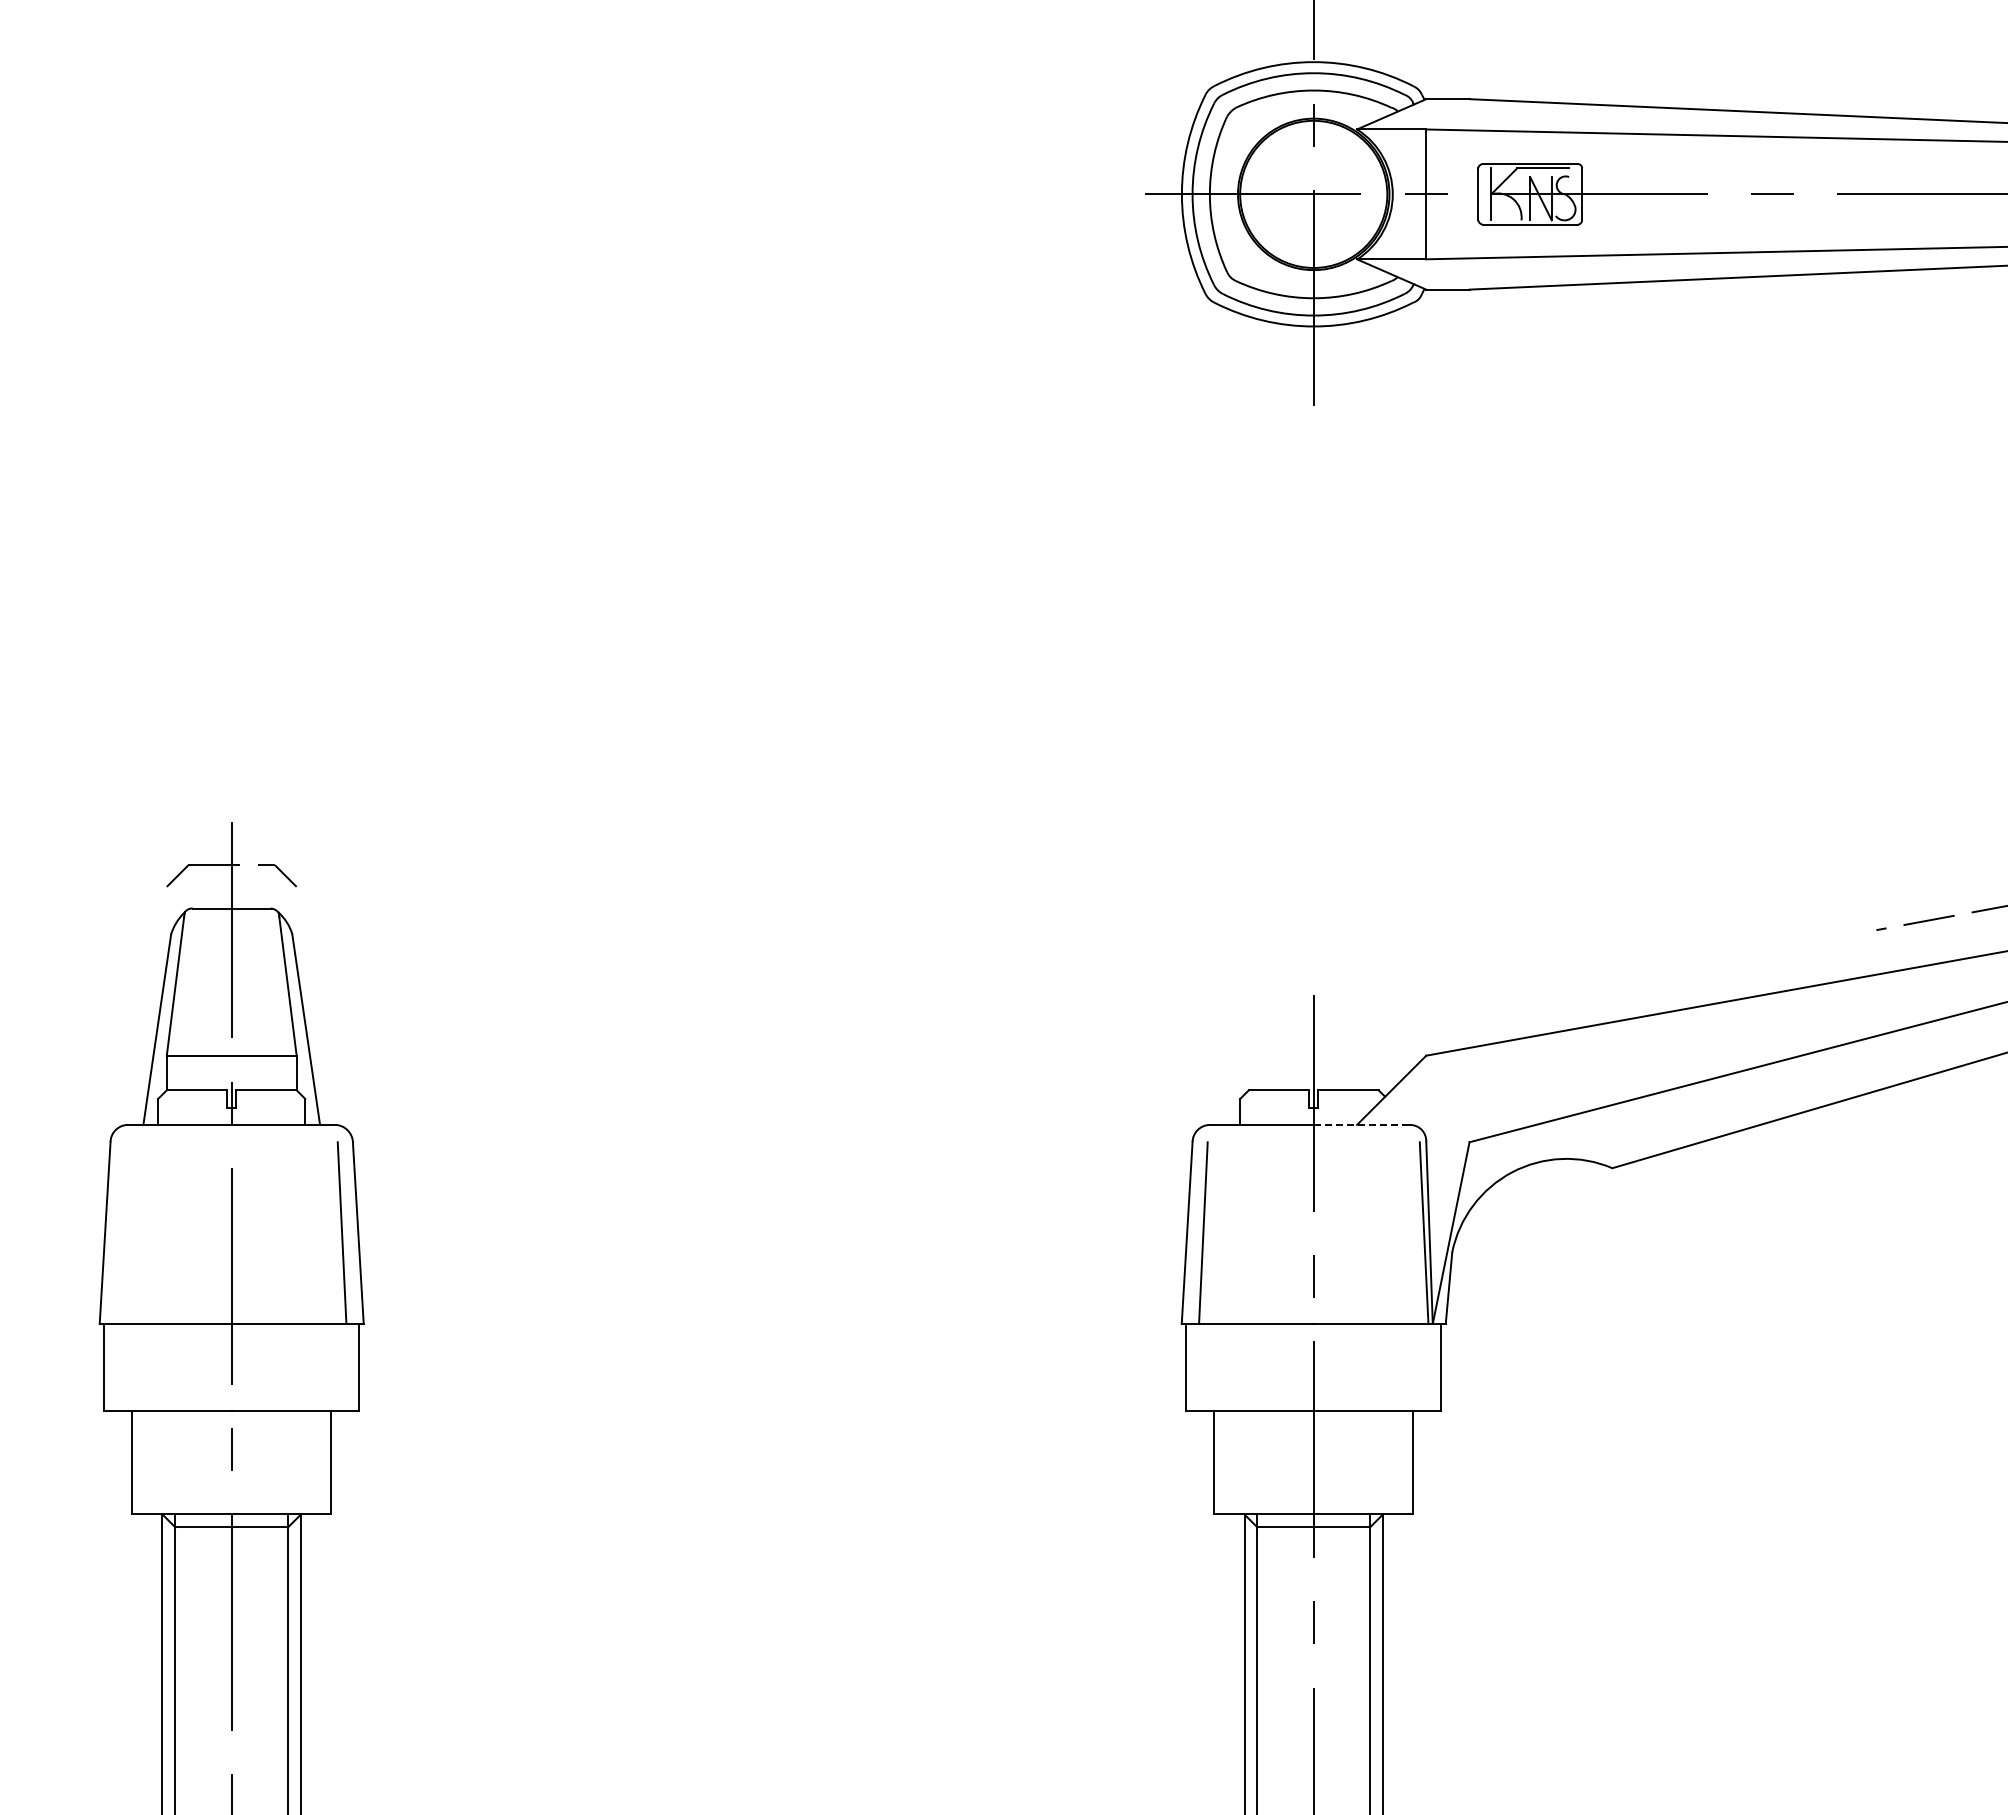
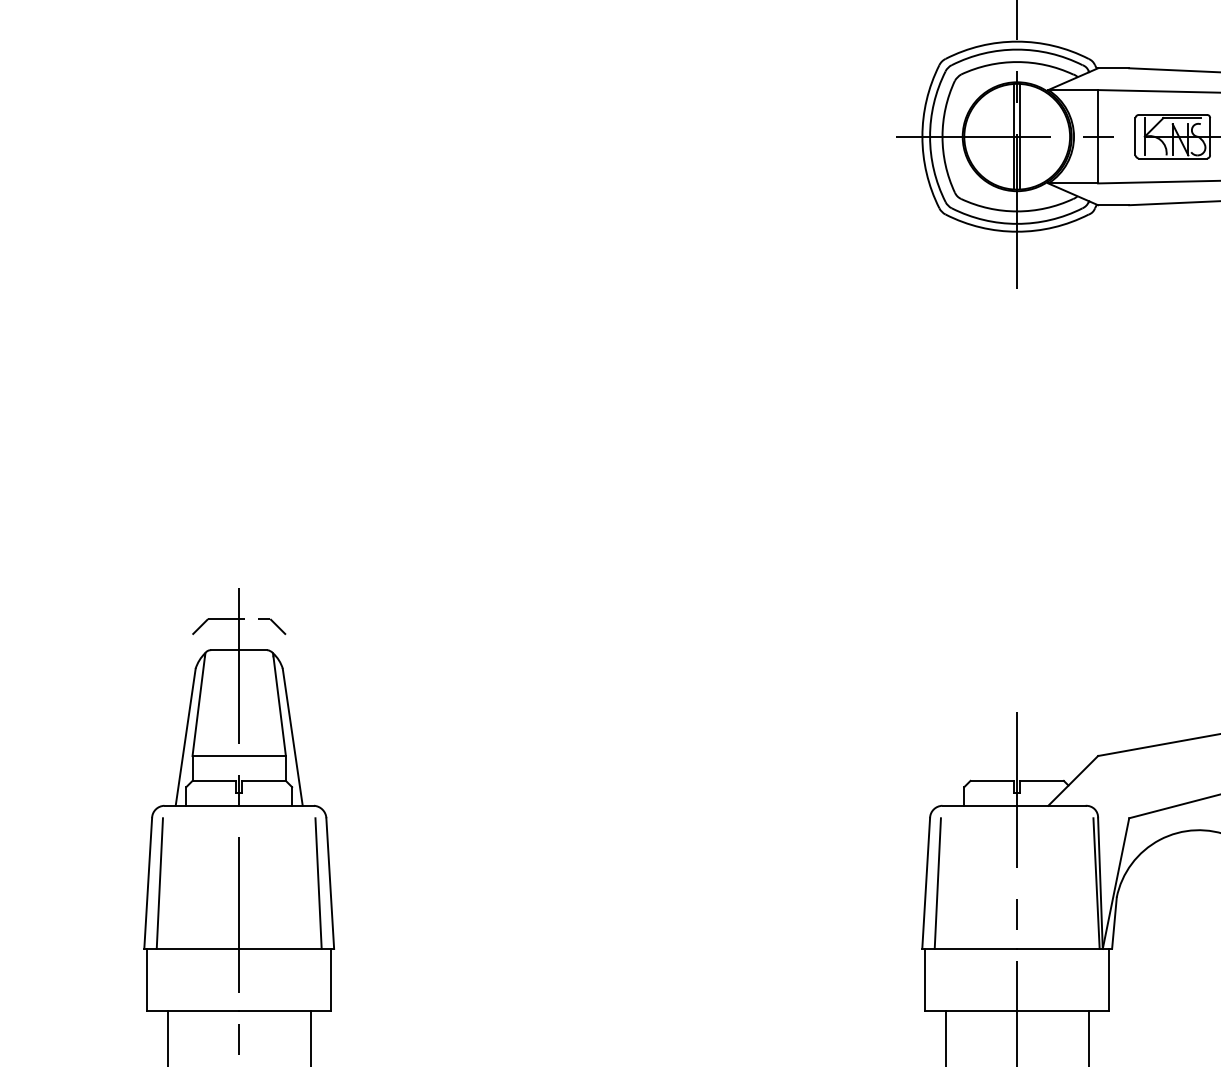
line: (1309, 194) -> (1014, 136), added
line: (1318, 194) -> (1020, 136), added
line: (1361, 1124) -> (1051, 805), dashed -> solid
line: (121, 1233) -> (159, 883), added

